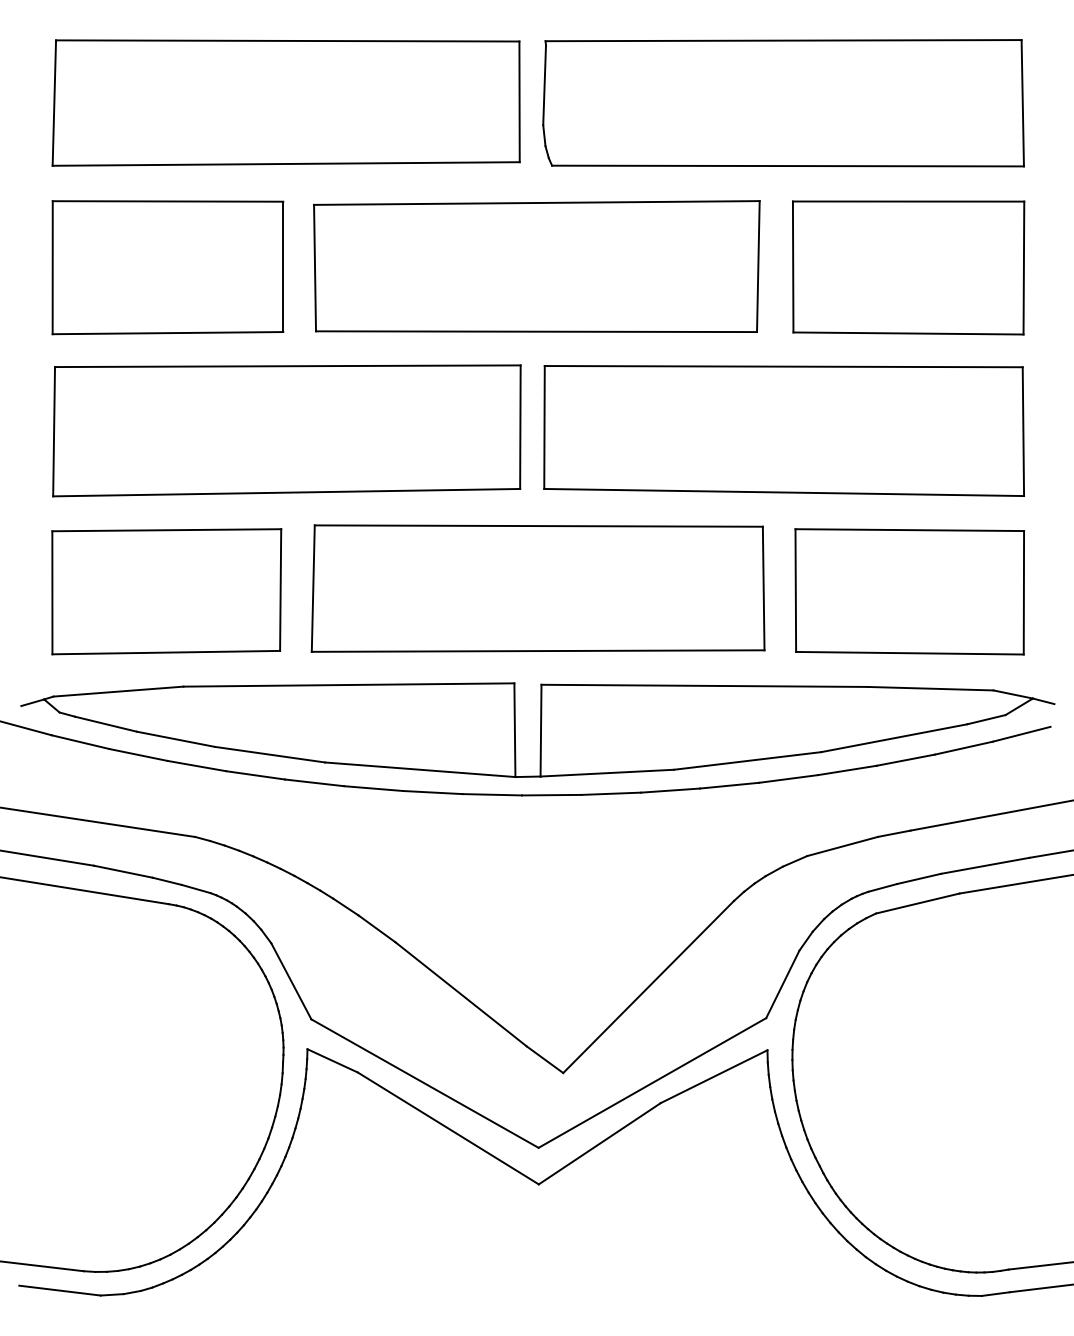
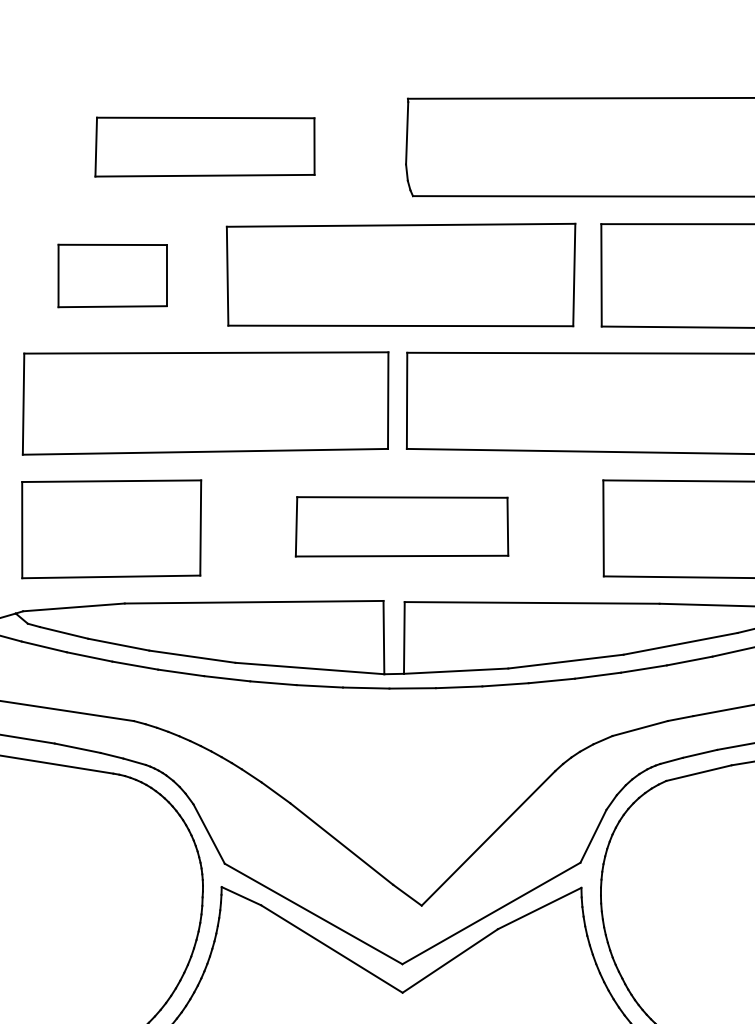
part: (285, 102) -> (204, 146), size x0.6
part: (167, 267) -> (112, 275), size x0.6
part: (537, 588) -> (401, 526), size x0.6

